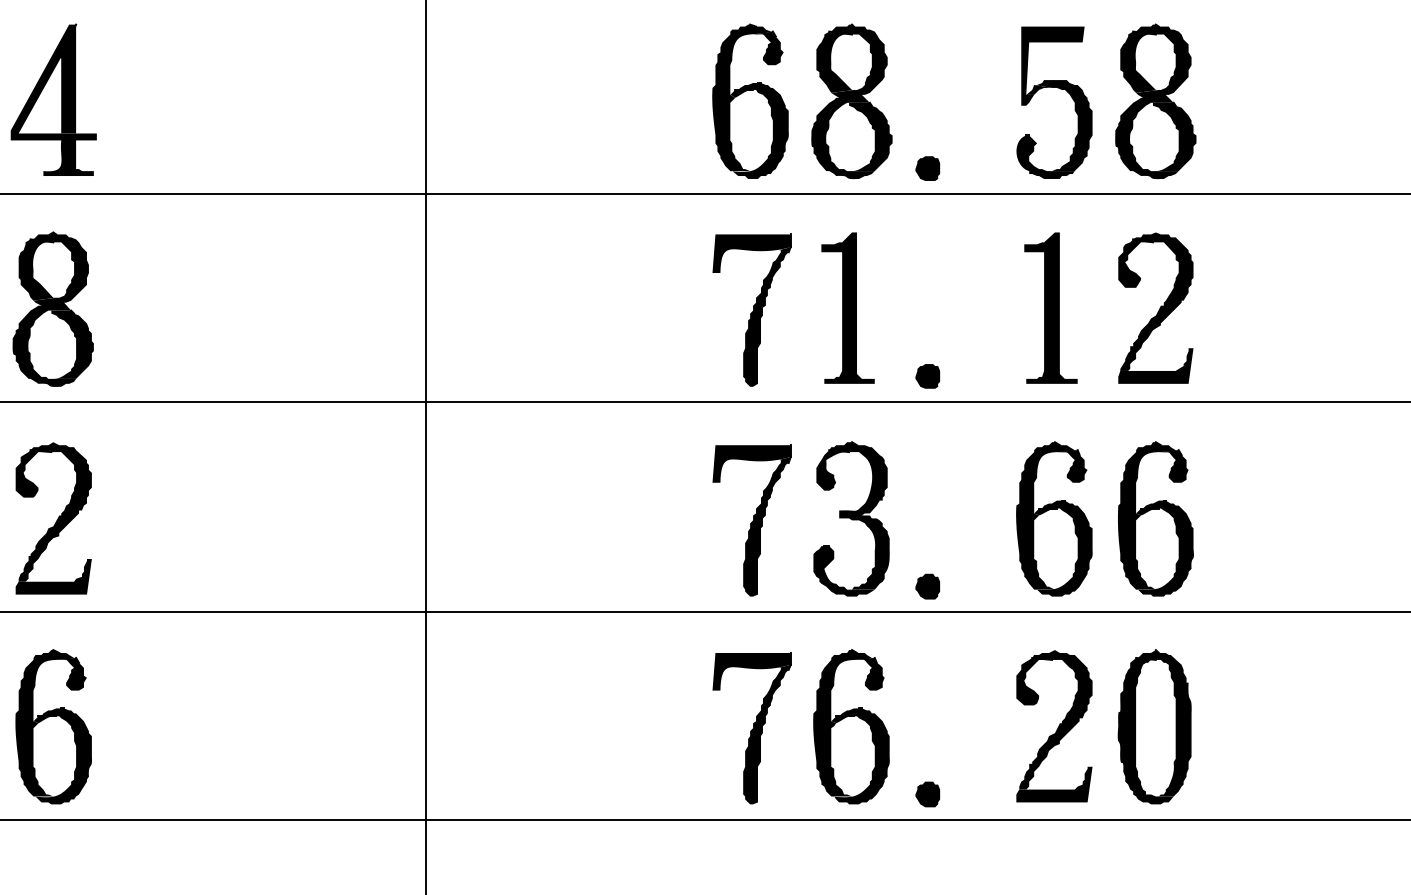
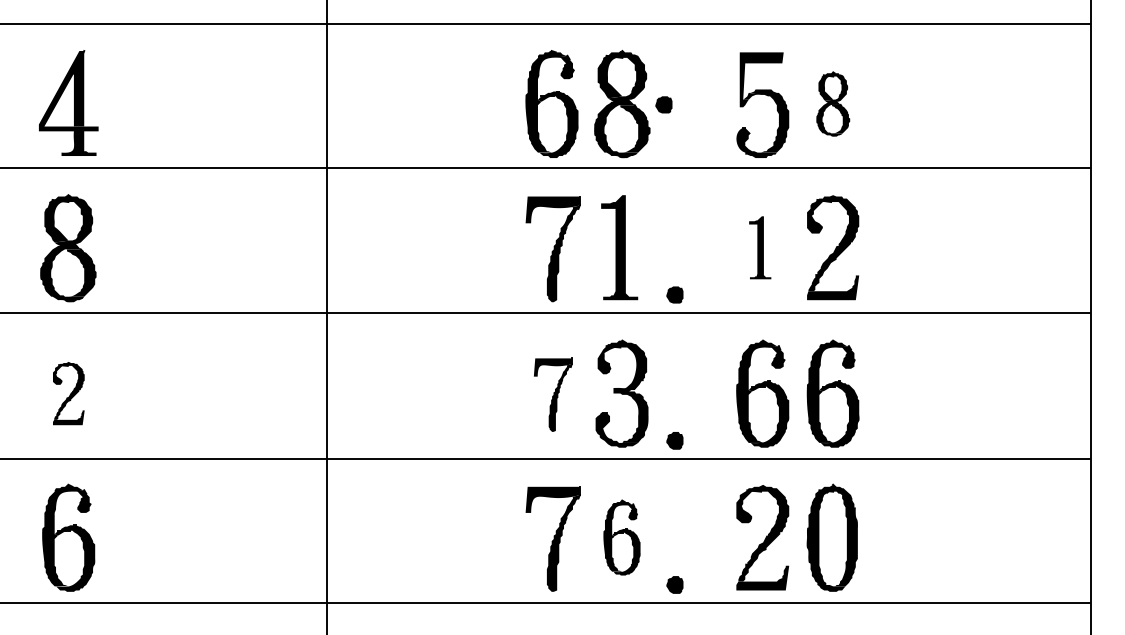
part: (1156, 101) -> (833, 104), size x0.6
part: (927, 168) -> (663, 104), moved
part: (1049, 307) -> (759, 247), size x0.6
part: (53, 518) -> (68, 393), size x0.6
part: (751, 519) -> (552, 394), size x0.7
part: (850, 726) -> (621, 537), size x0.7

